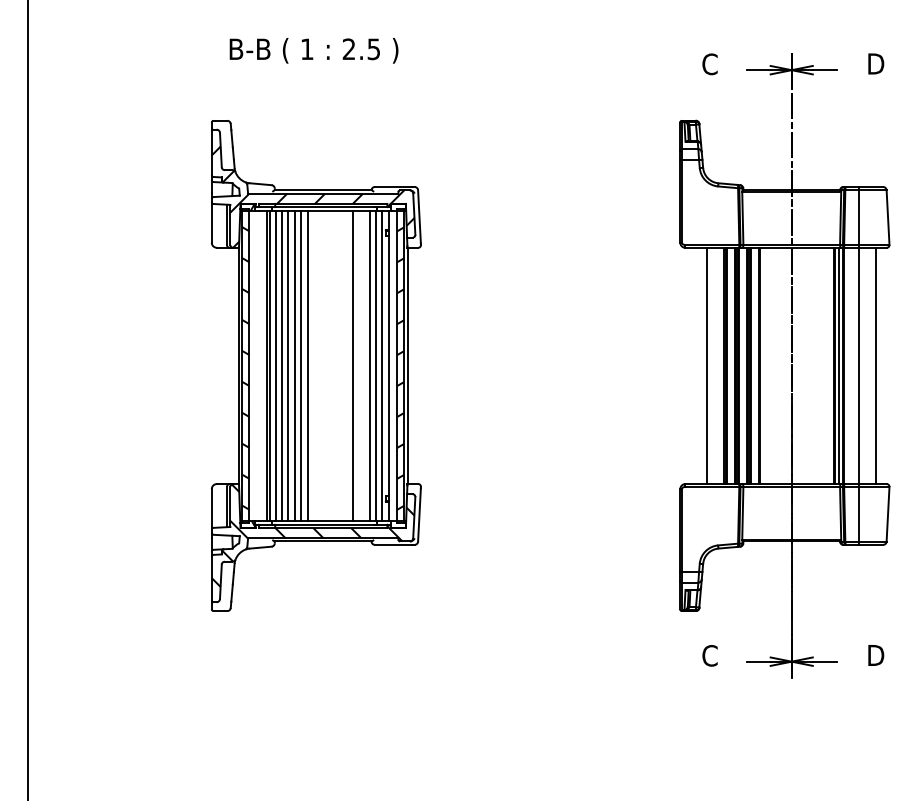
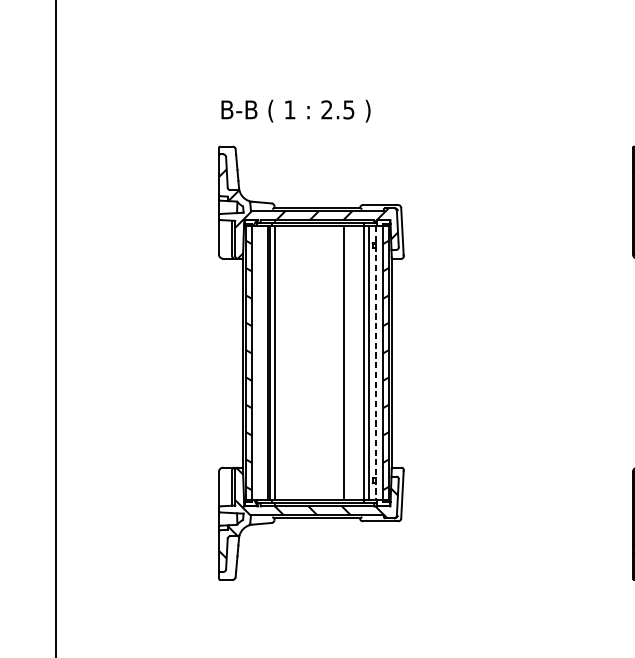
text: (313, 50) -> (295, 110), moved
line: (282, 365) -> (281, 362), removed
line: (288, 365) -> (286, 362), removed
line: (295, 365) -> (292, 362), removed
line: (301, 365) -> (298, 362), removed
line: (308, 365) -> (304, 362), removed
line: (370, 365) -> (359, 362), removed
line: (389, 366) -> (375, 363), solid -> dashed

